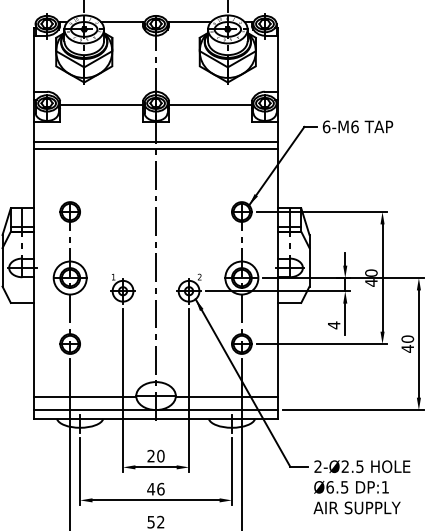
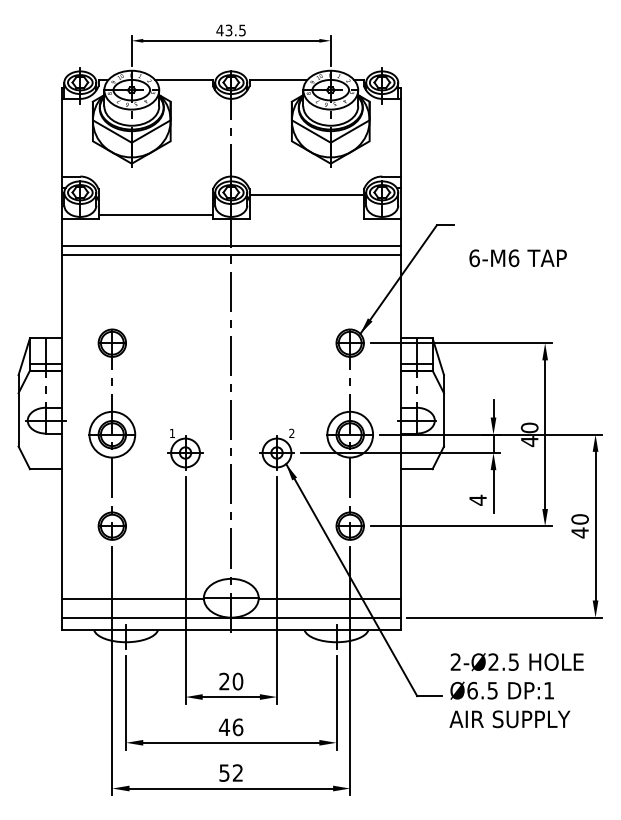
line: (101, 105) -> (155, 215), moved
text: (357, 127) -> (517, 258), moved
text: (361, 487) -> (516, 690), moved

